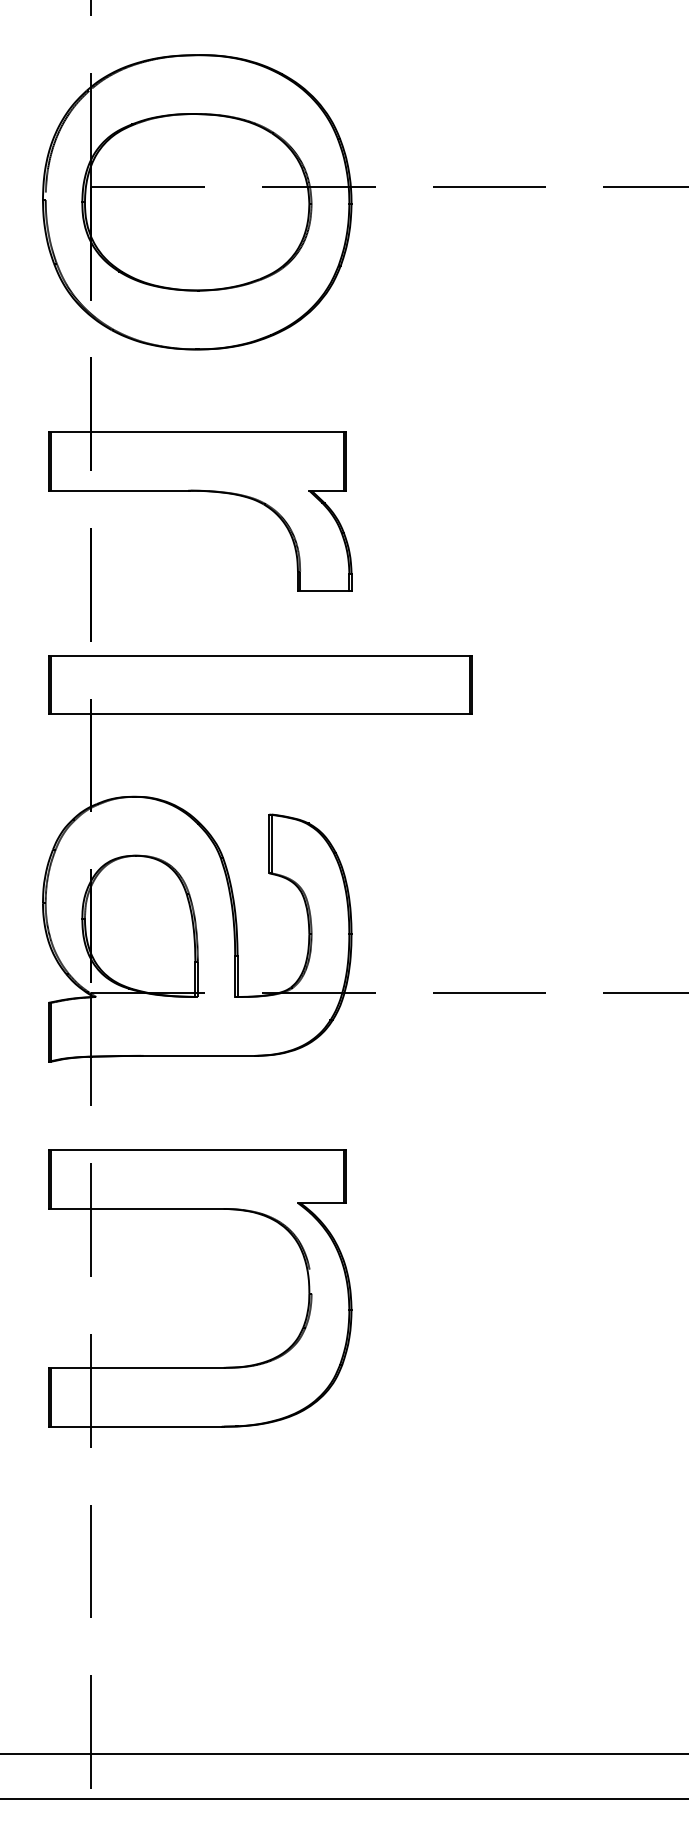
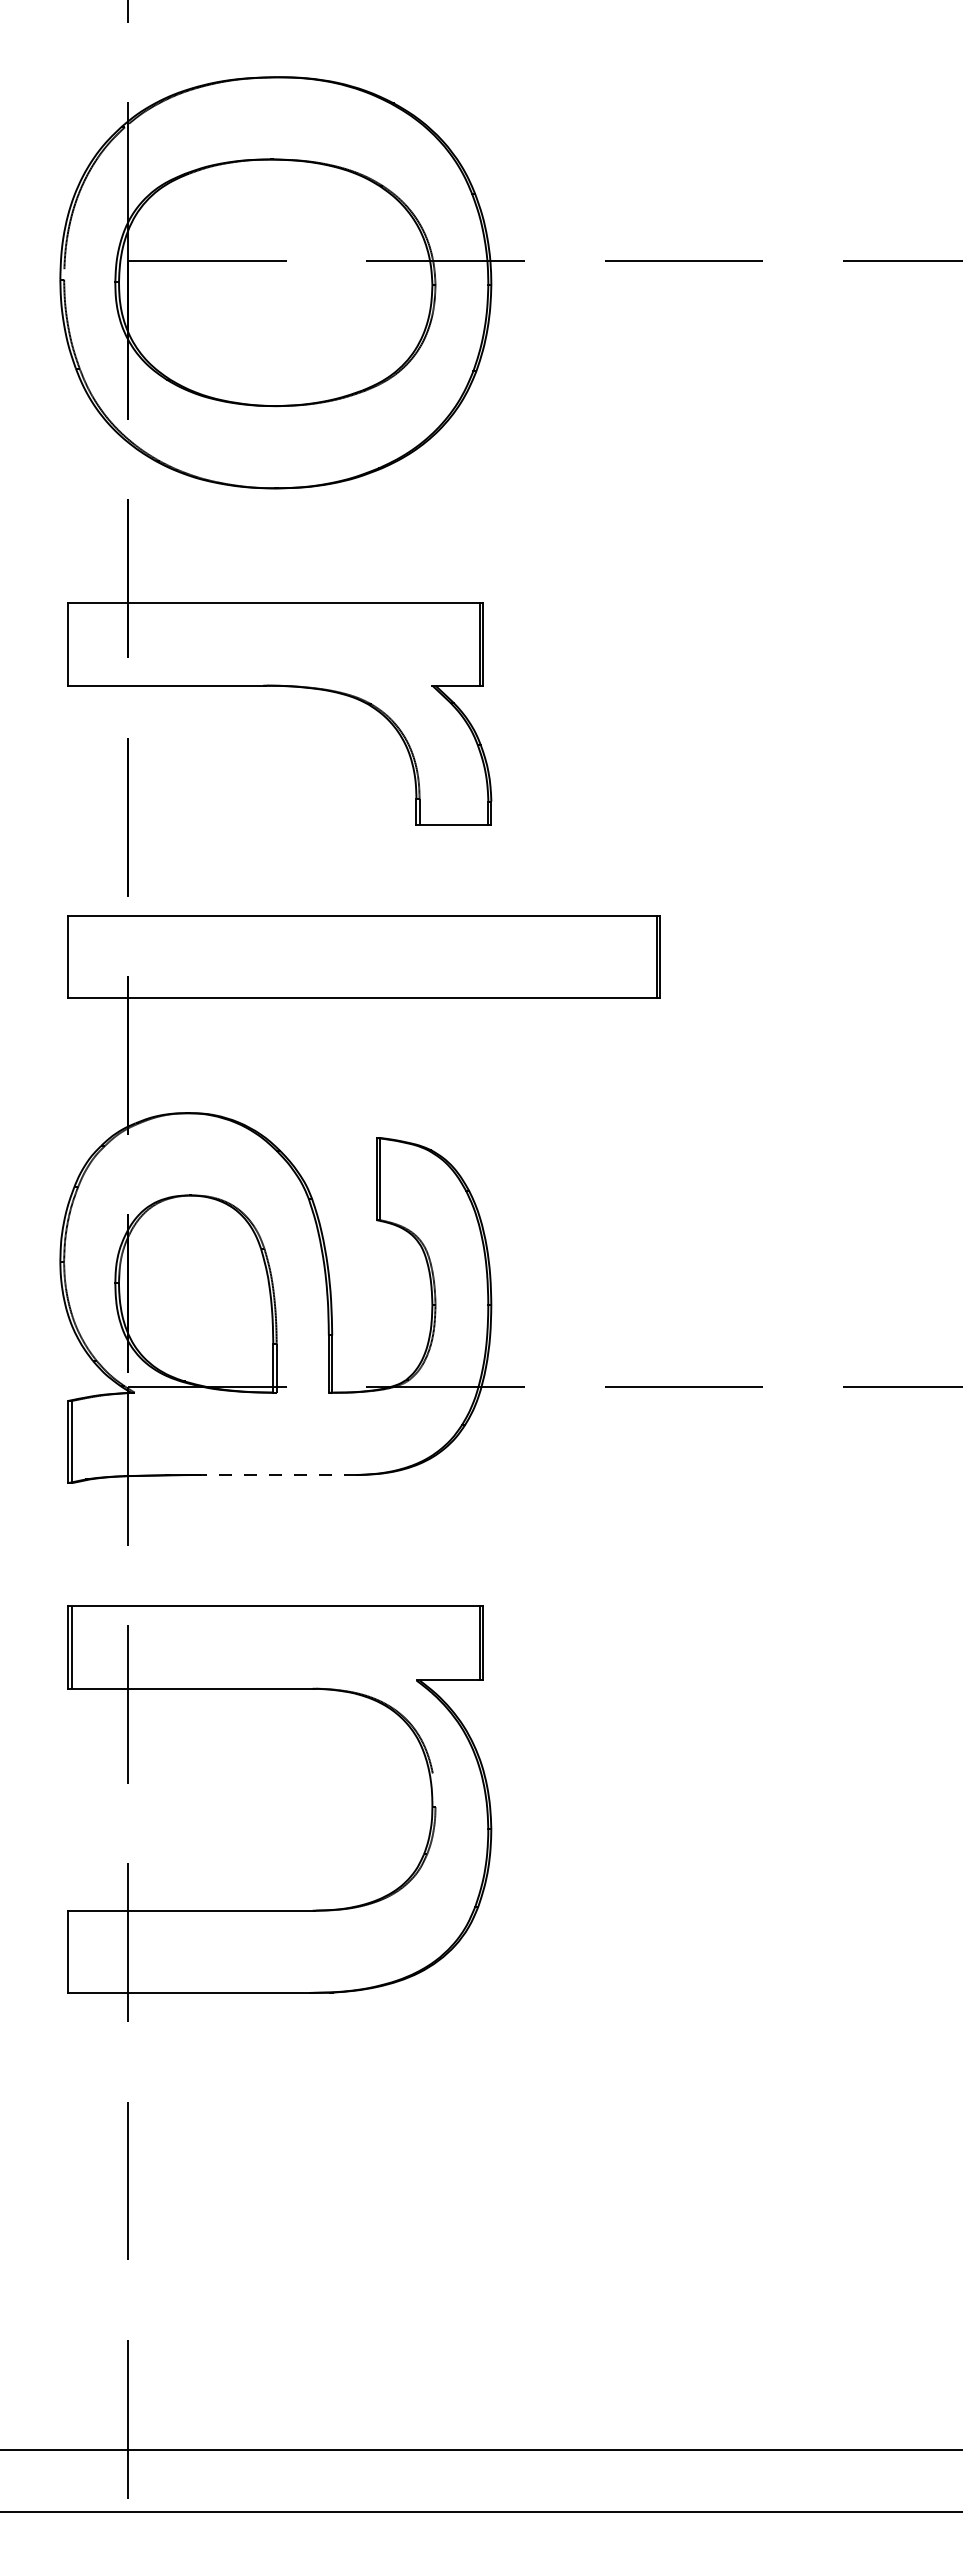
line: (50, 461) -> (71, 644), removed
line: (50, 684) -> (71, 956), removed
line: (198, 1056) -> (277, 1475), solid -> dashed
line: (50, 1397) -> (71, 1951), removed

